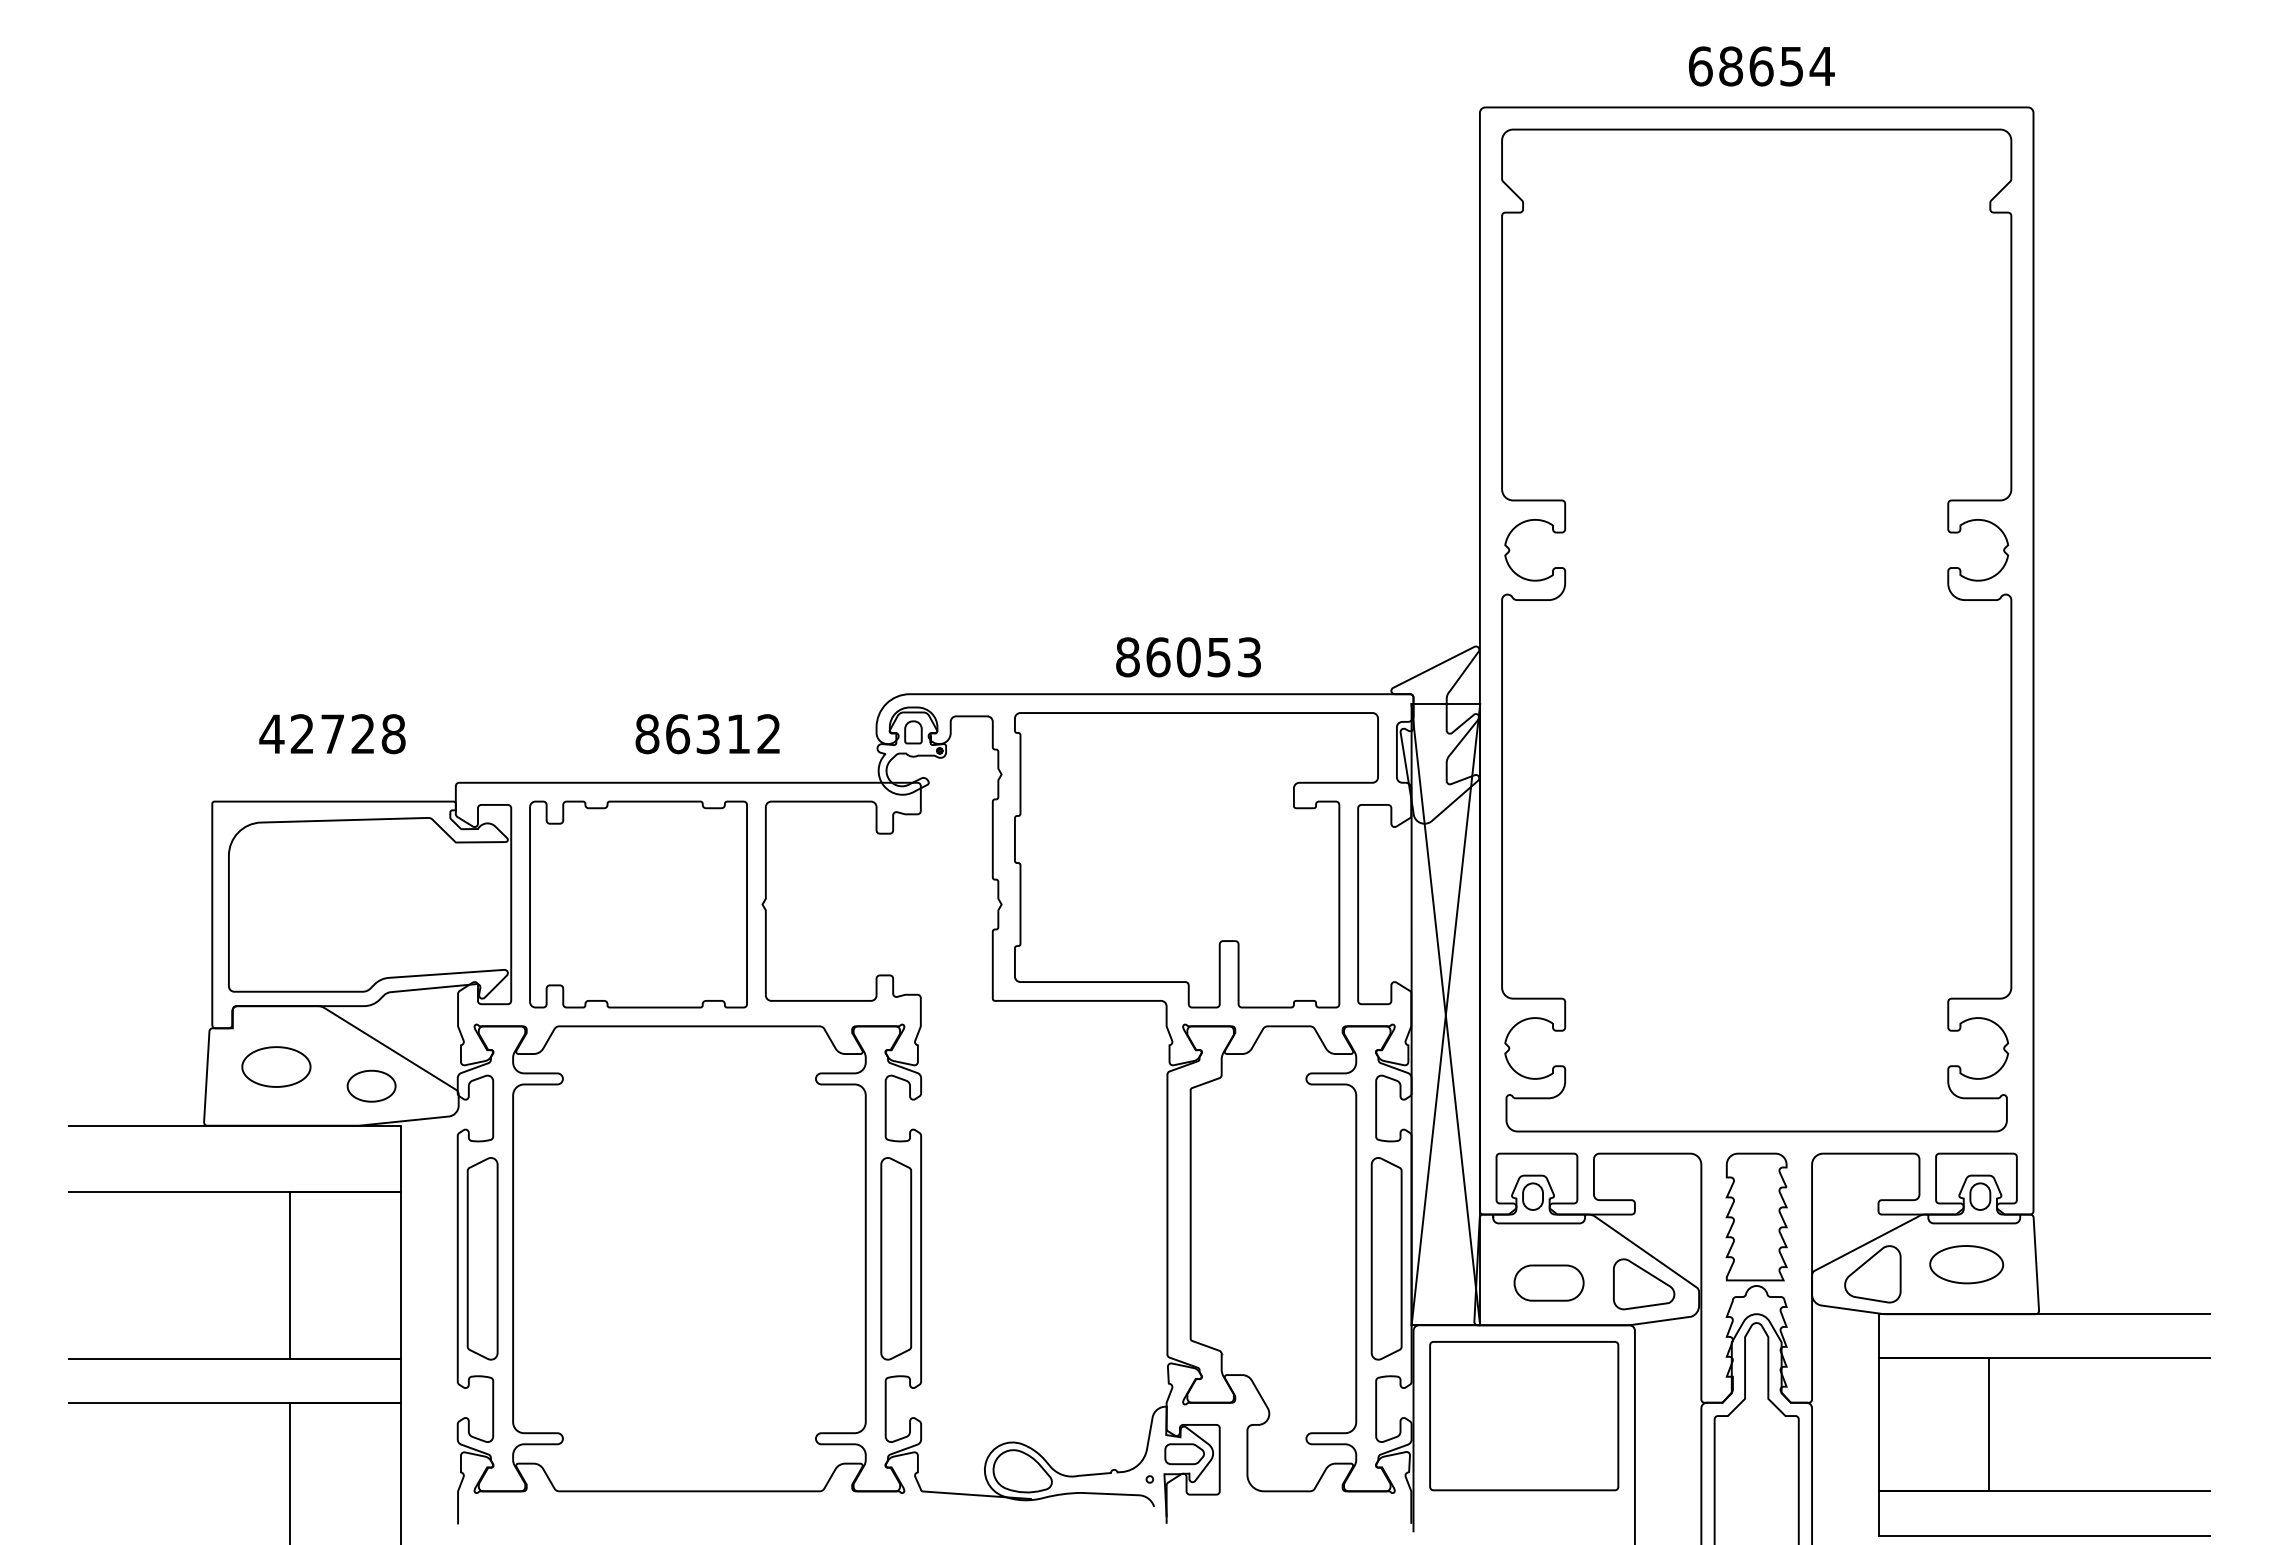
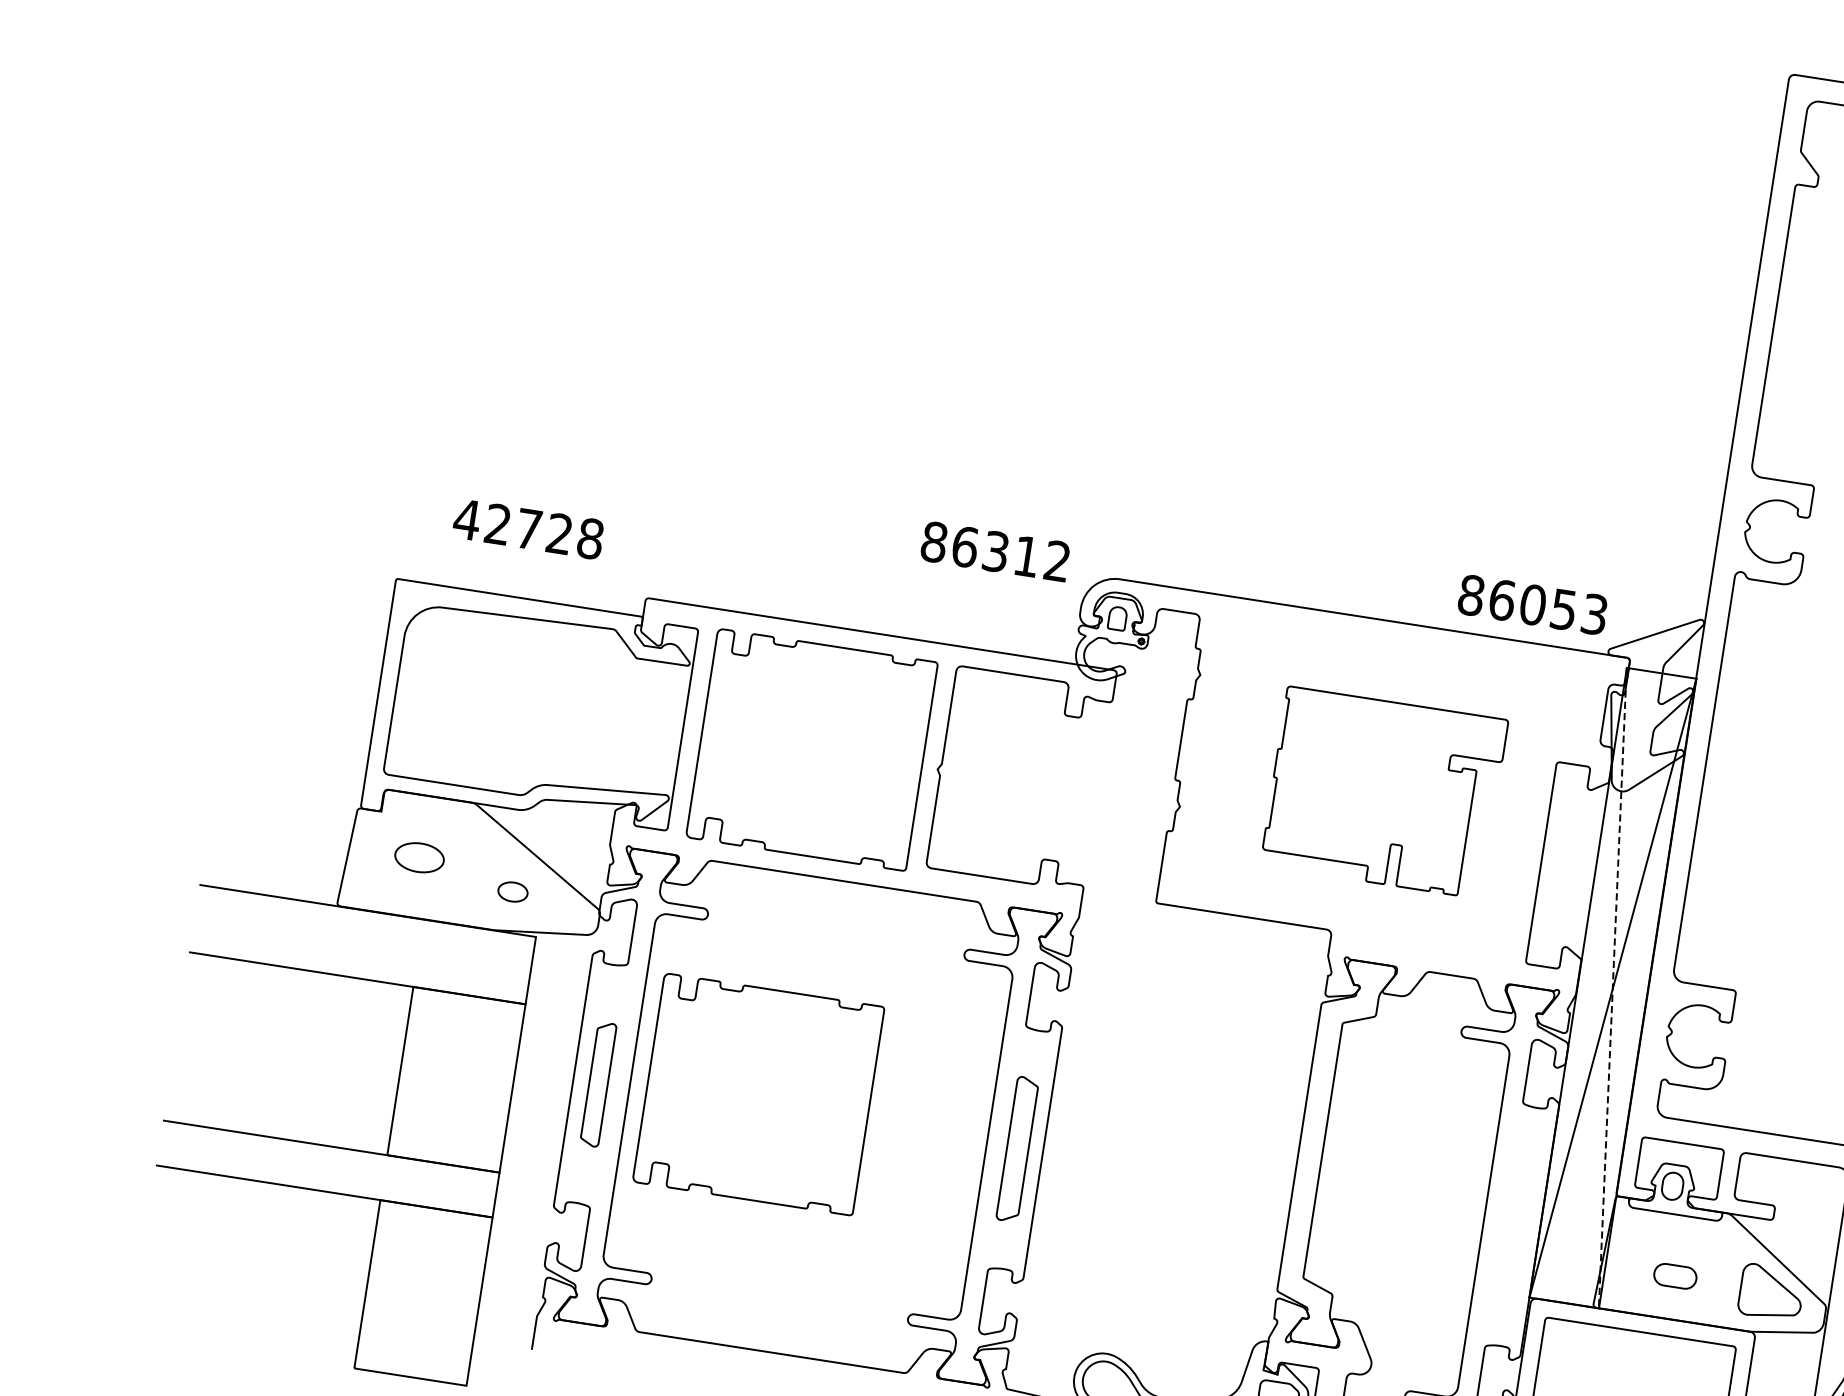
text: (1188, 657) -> (1532, 605), moved
text: (707, 734) -> (995, 551), moved
part: (1196, 860) -> (1384, 792), size x0.6
line: (1445, 1014) -> (1612, 987), solid -> dashed
part: (276, 1066) -> (419, 857), size x0.7
part: (371, 1085) -> (512, 891), size x0.6
part: (638, 1244) -> (758, 1094), added
part: (482, 1258) -> (598, 1084), size x0.6
part: (896, 1258) -> (1017, 1149), size x0.7
part: (1386, 1258) -> (1514, 1225), removed
part: (1548, 1282) -> (1674, 1275), size x0.6

